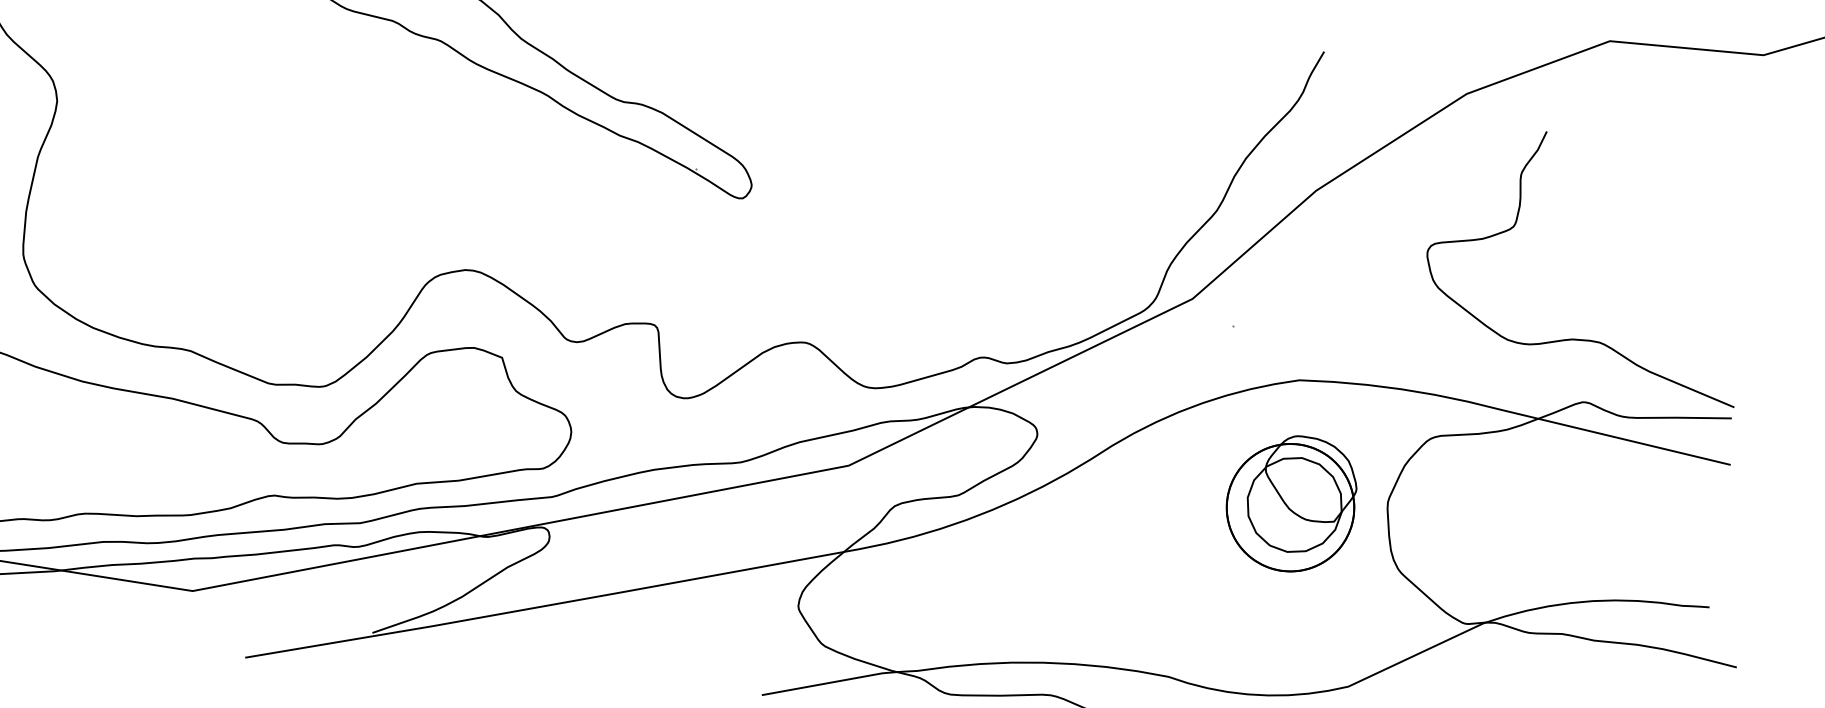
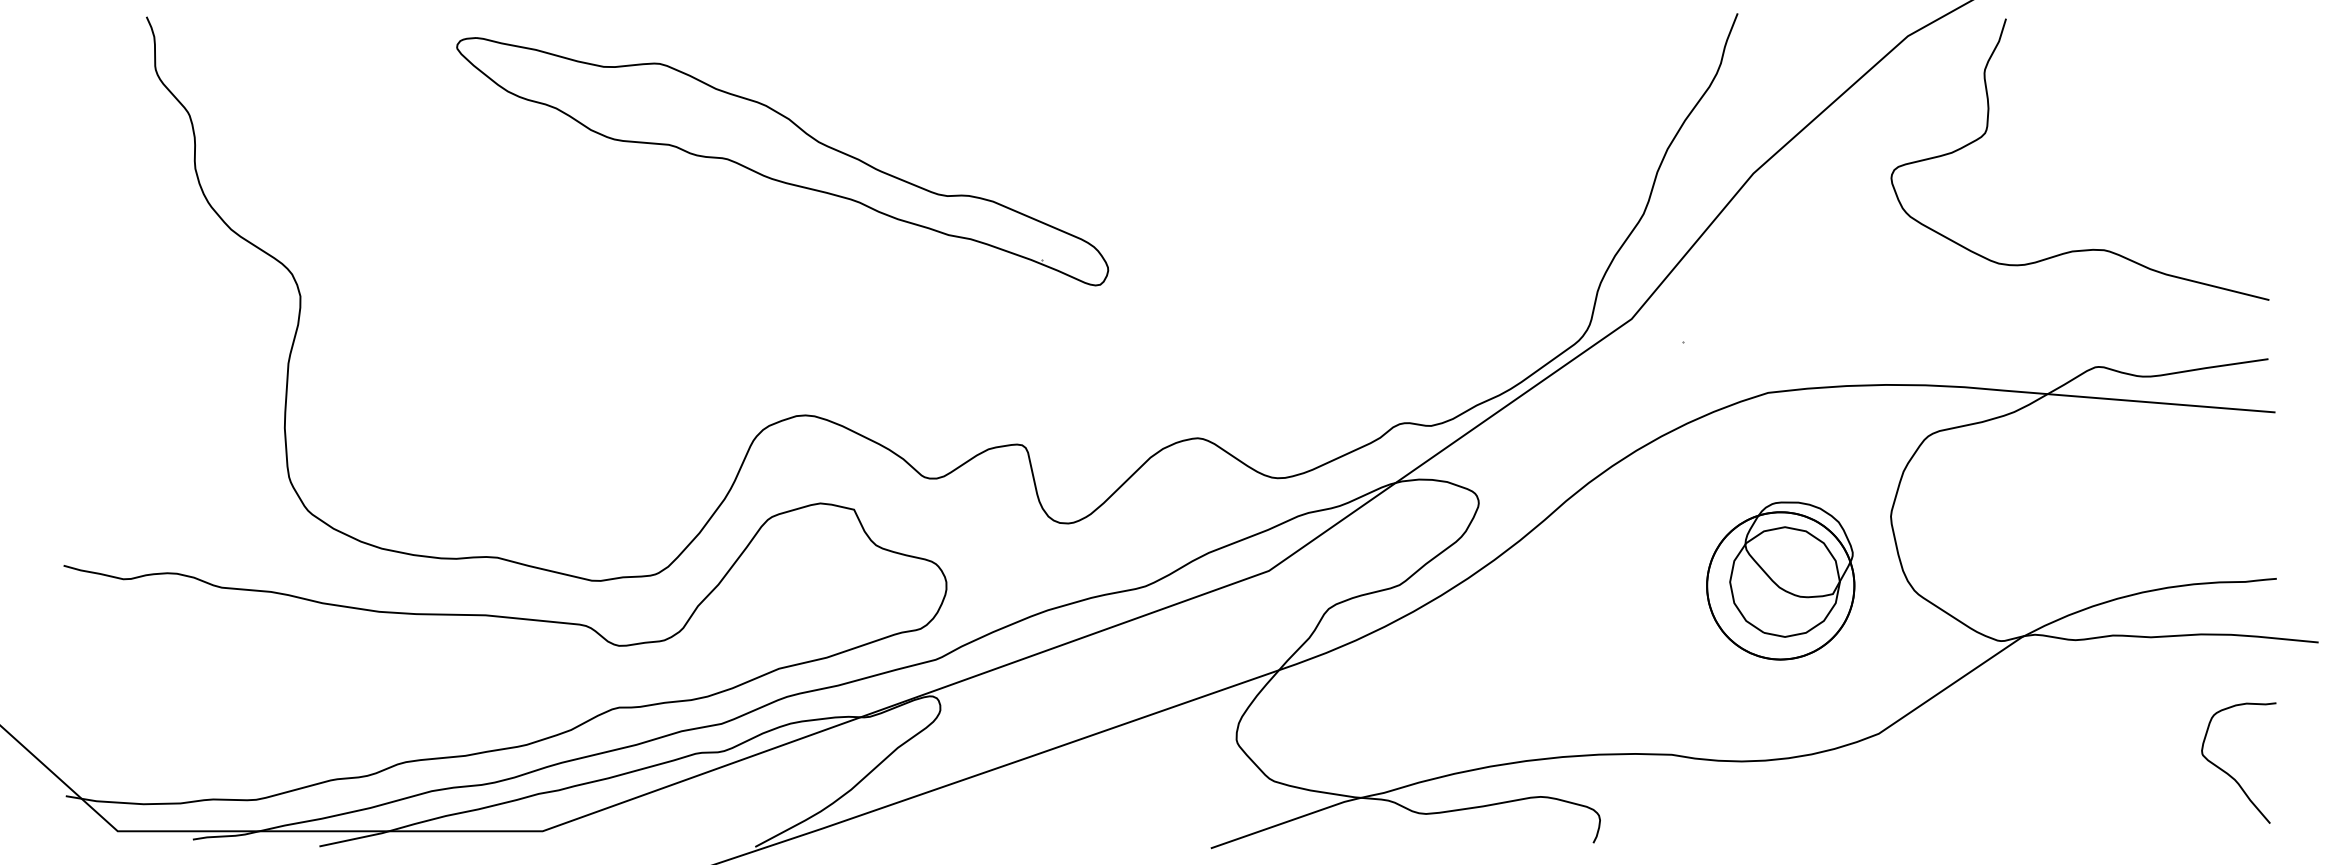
curve: (1579, 338) -> (2080, 249), moved
part: (1291, 503) -> (1780, 580), moved

